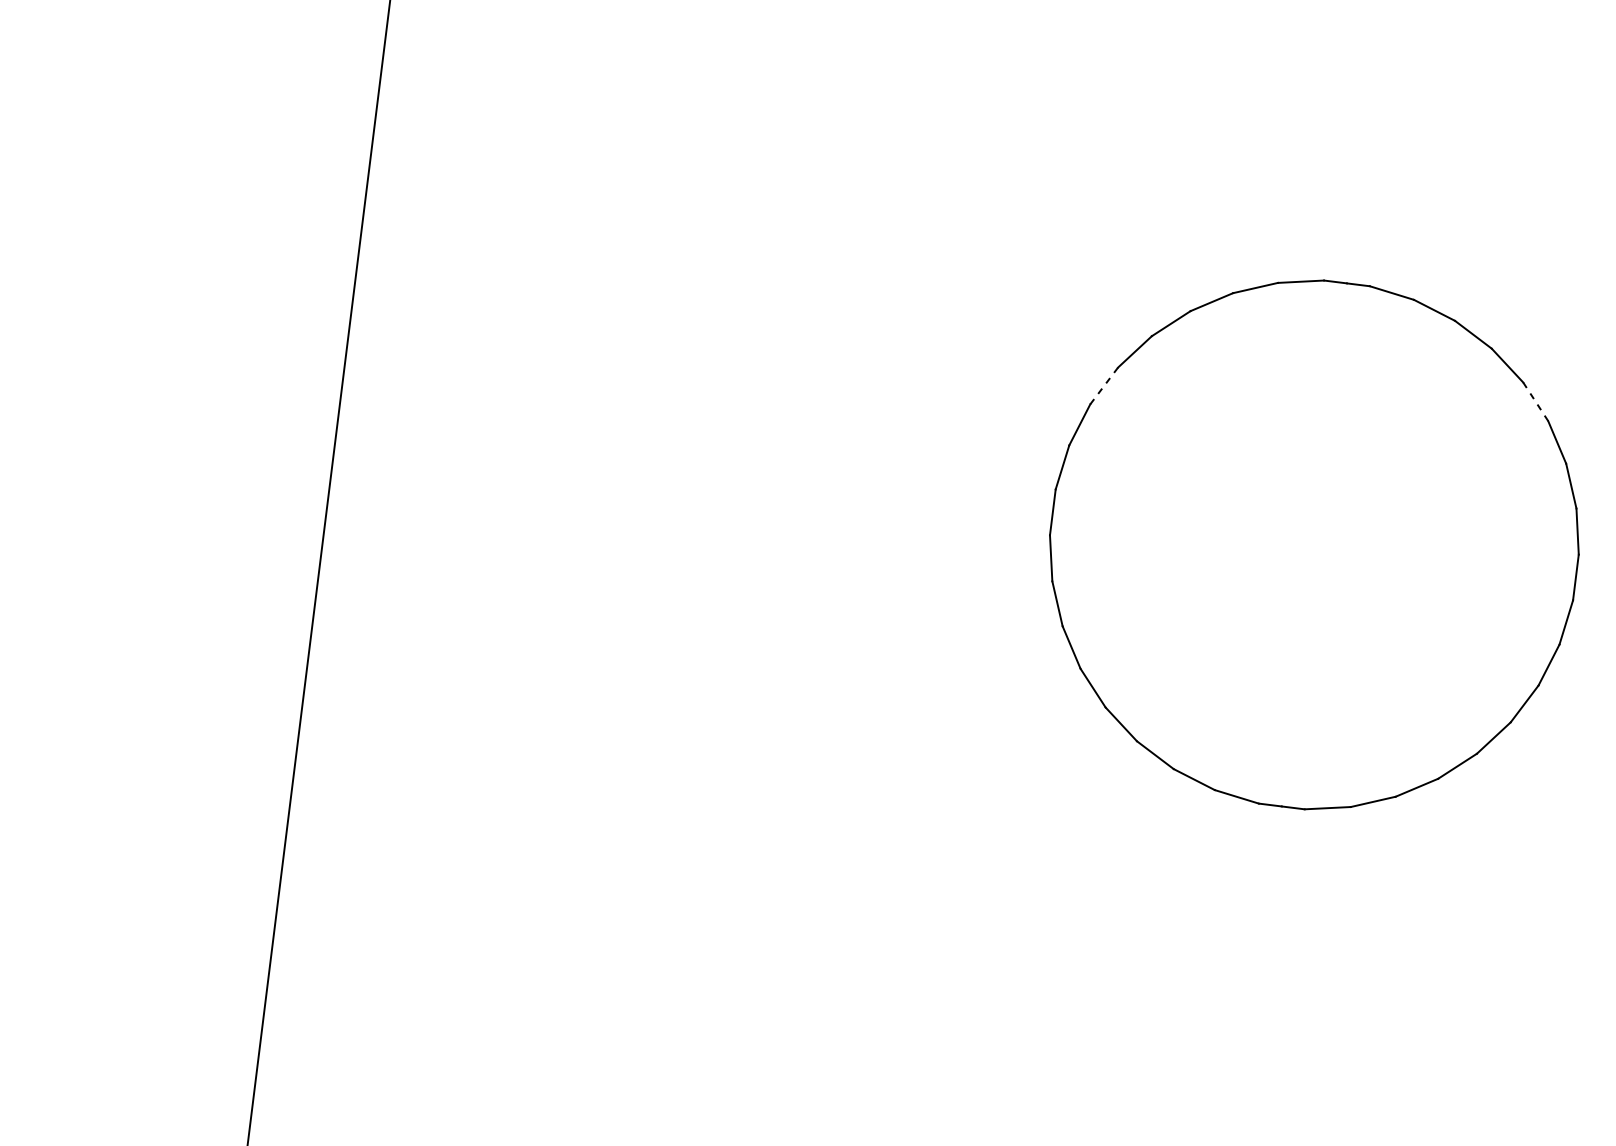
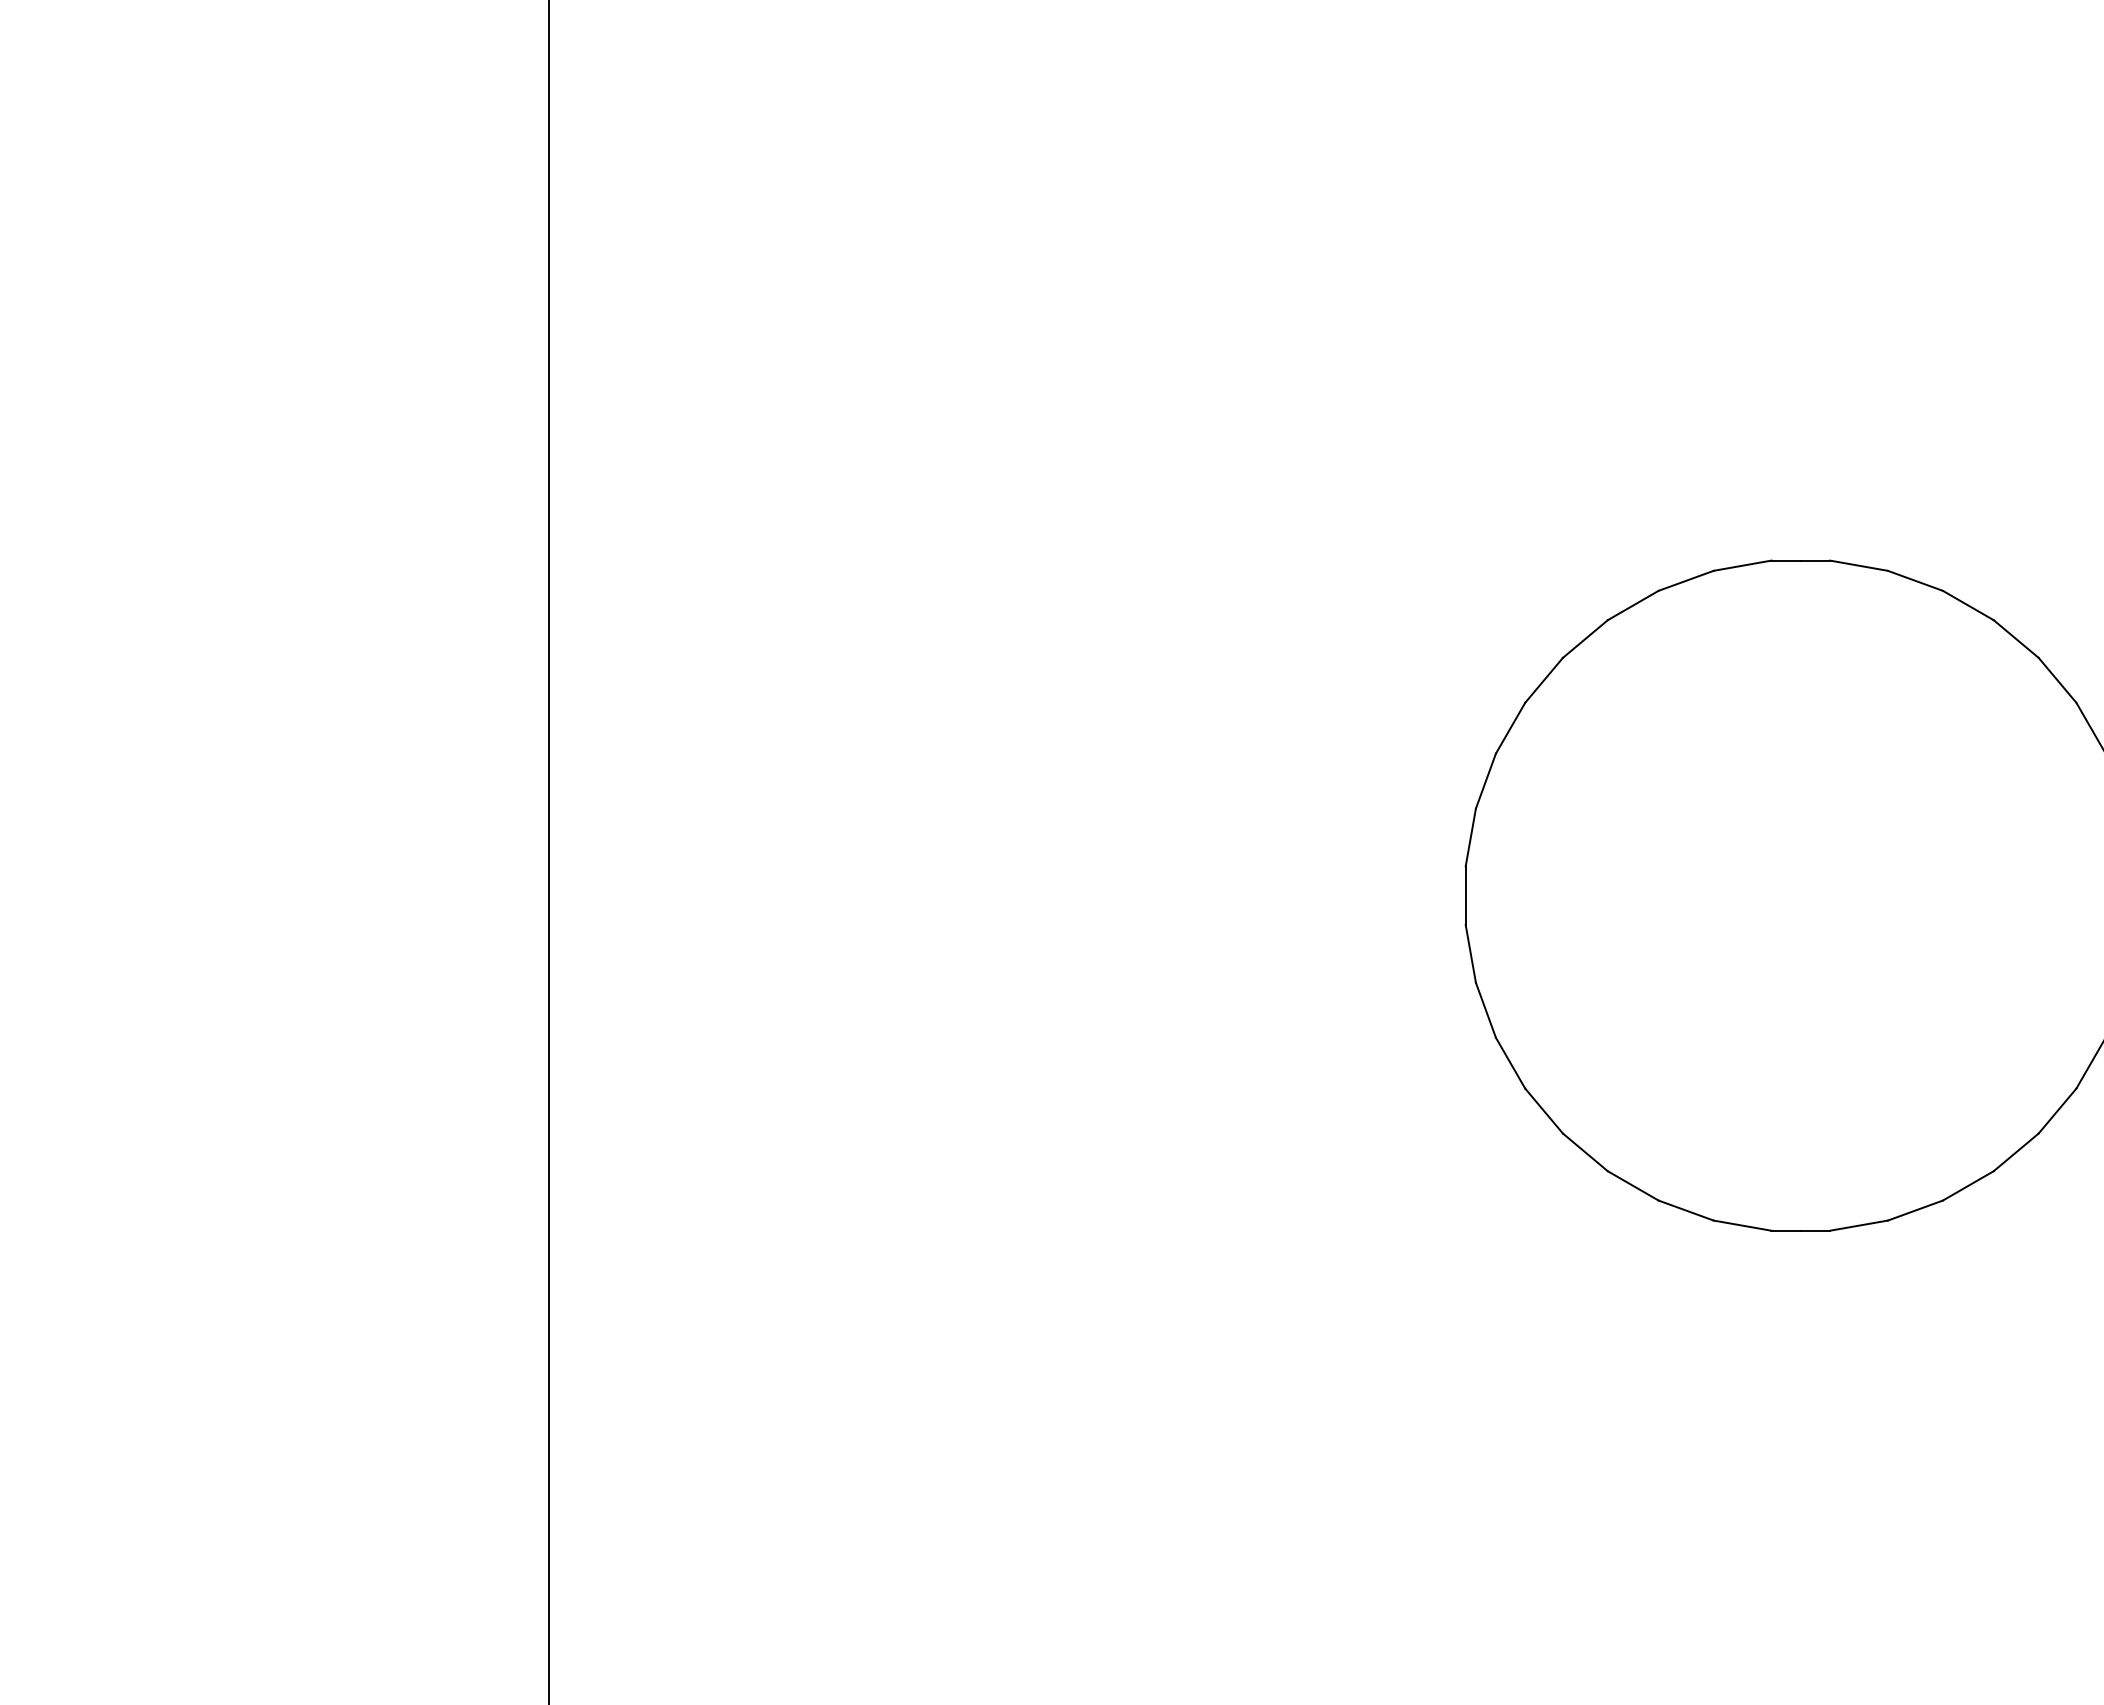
line: (1104, 385) -> (1510, 727), dashed -> solid
line: (1535, 401) -> (2057, 680), dashed -> solid

